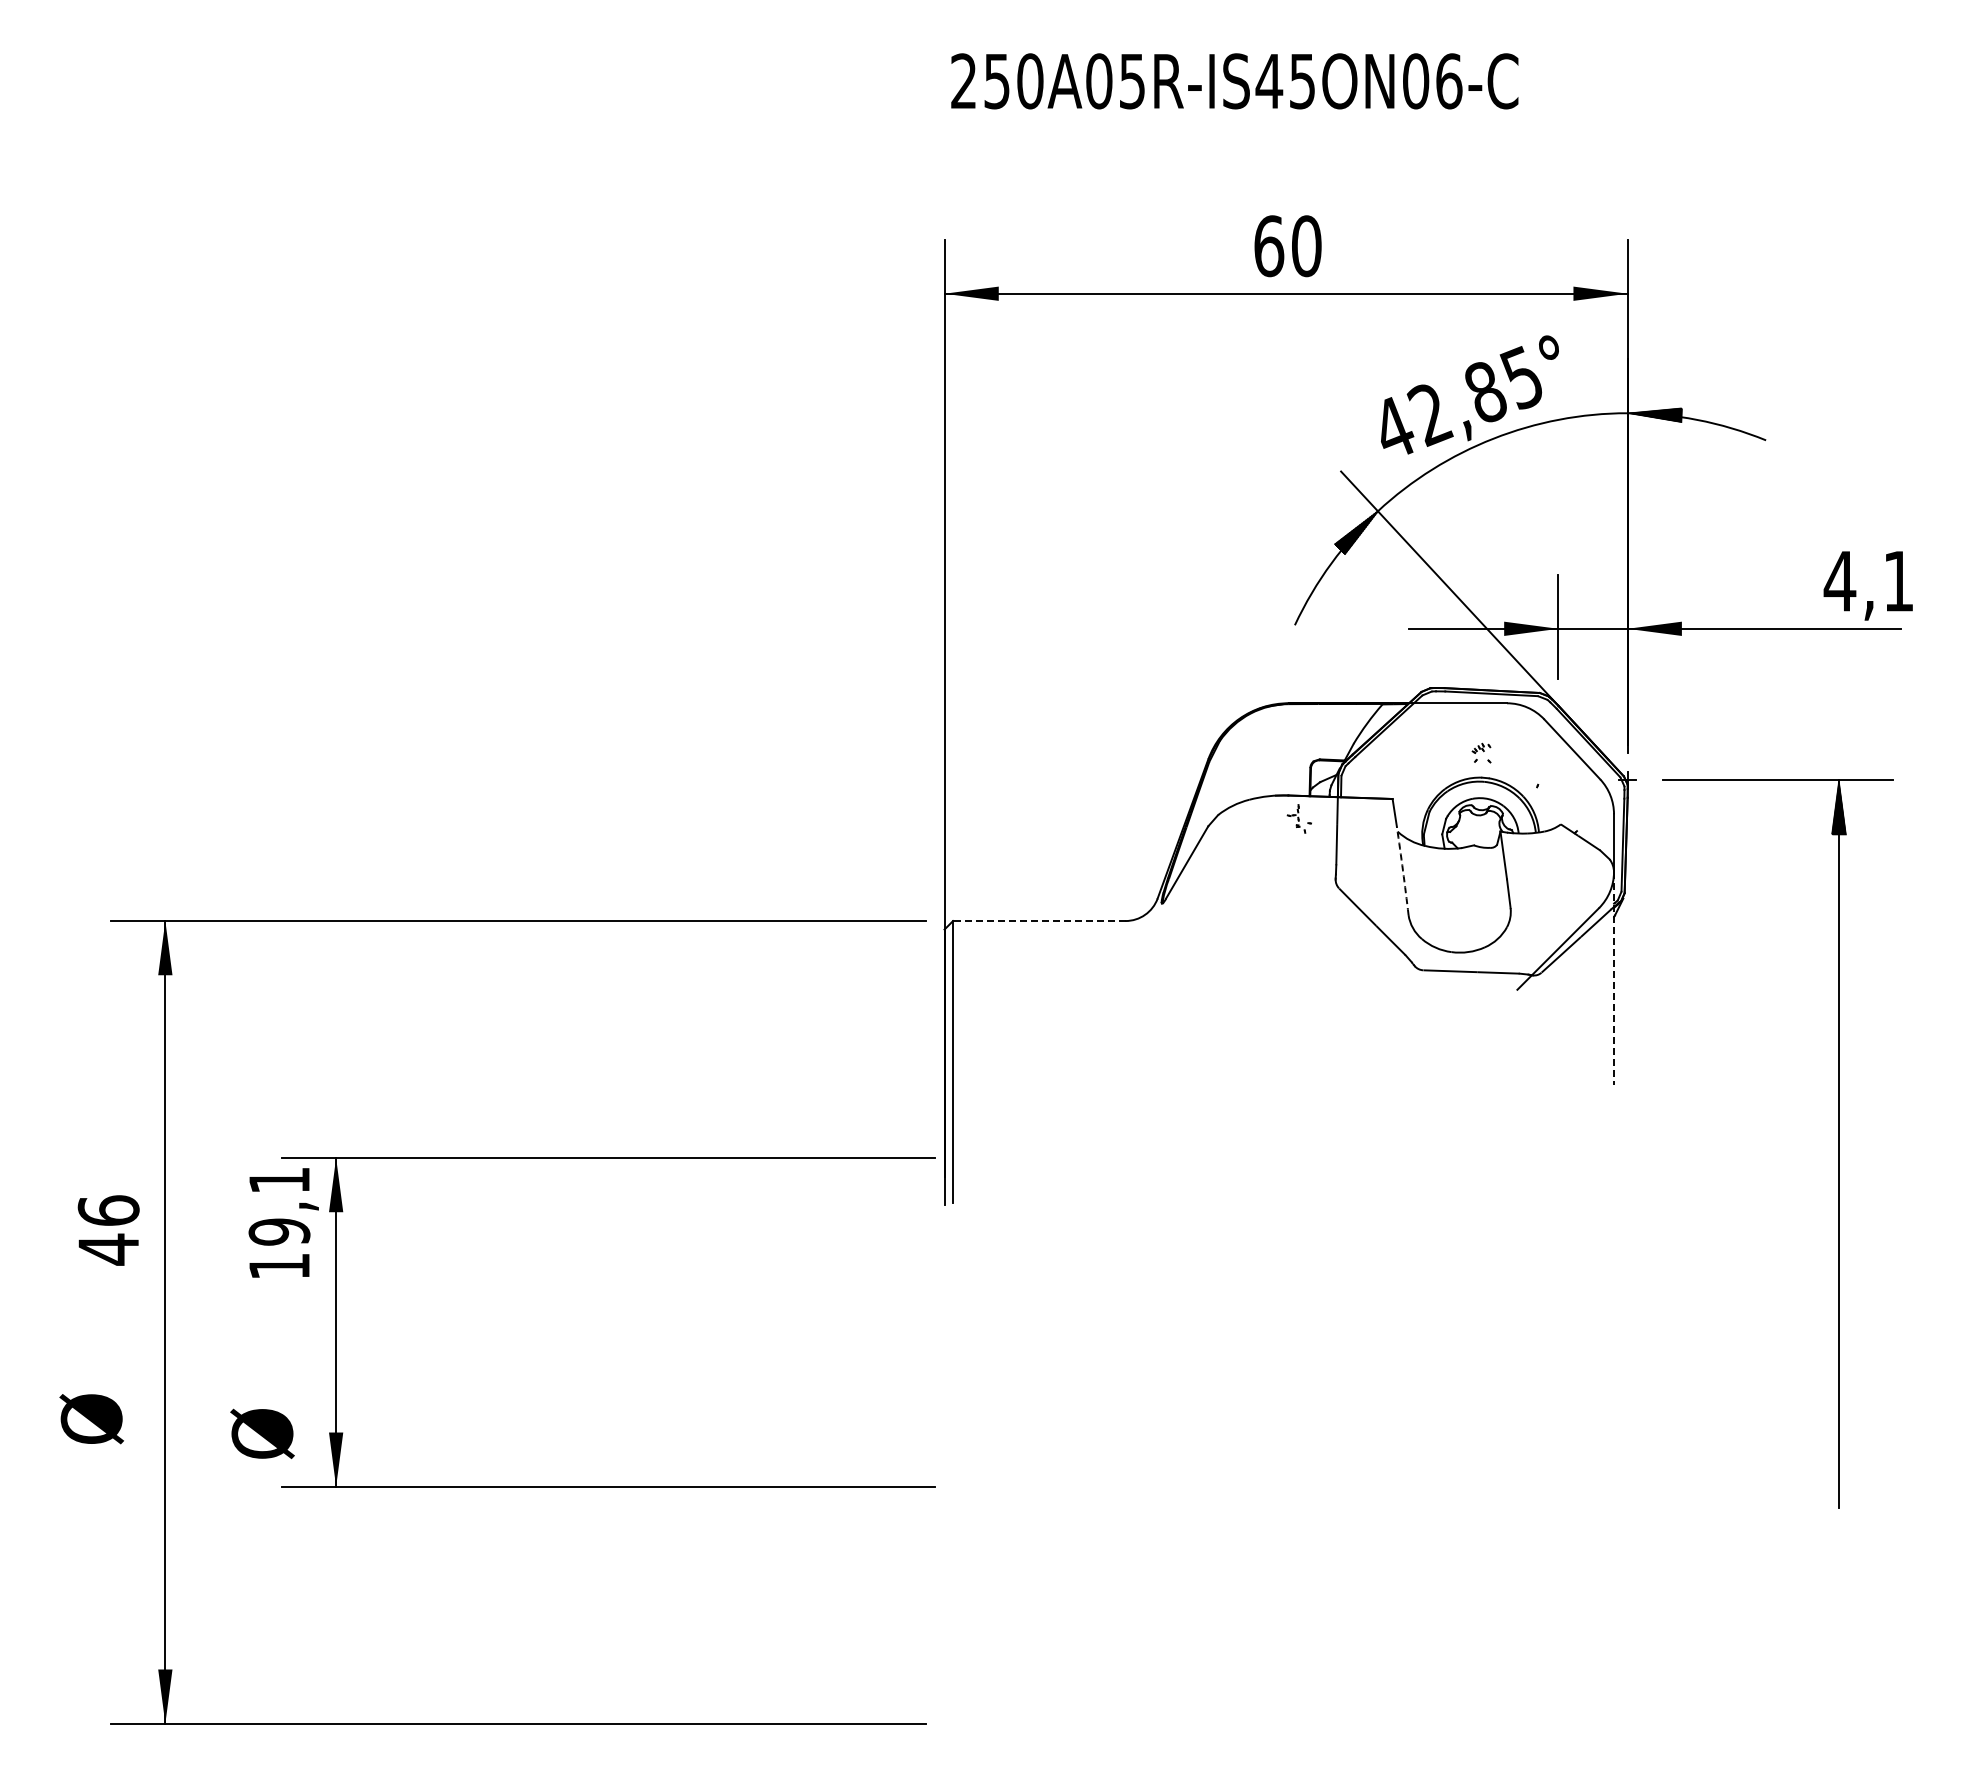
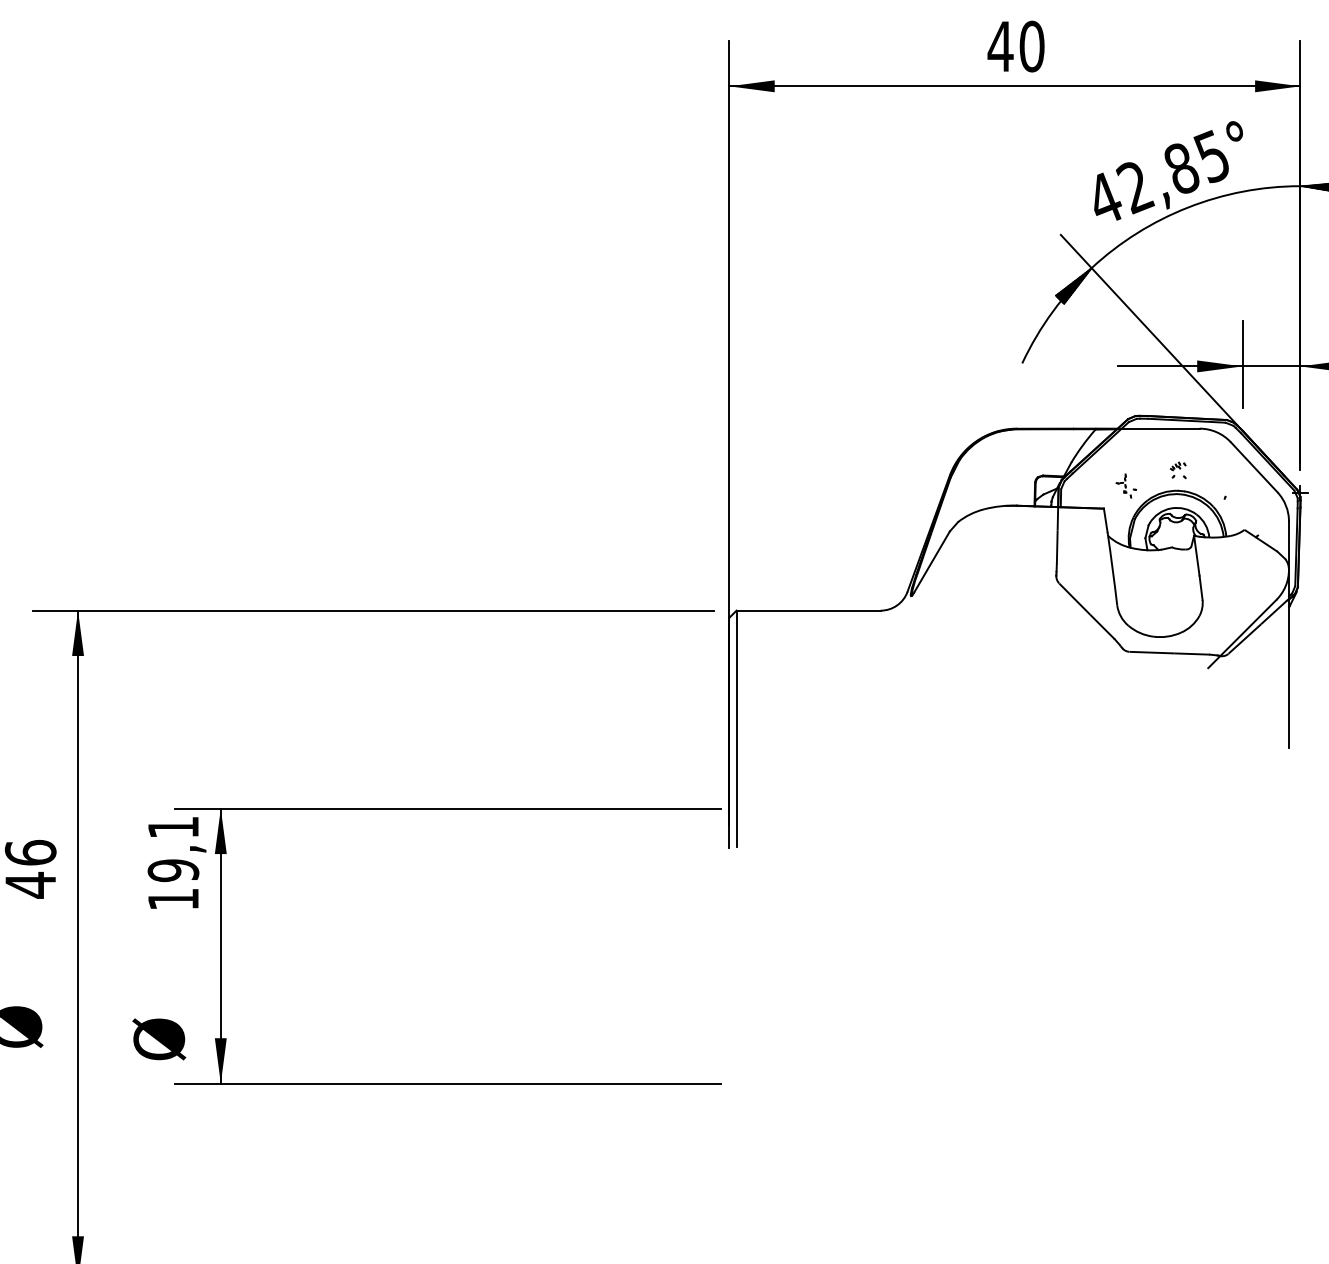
text: (1268, 246) -> (1000, 46), 60 -> 40
part: (1298, 818) -> (1125, 485), moved
arc: (1403, 870) -> (1113, 568), dashed -> solid
line: (1038, 921) -> (807, 611), dashed -> solid
line: (1614, 978) -> (1289, 658), dashed -> solid

